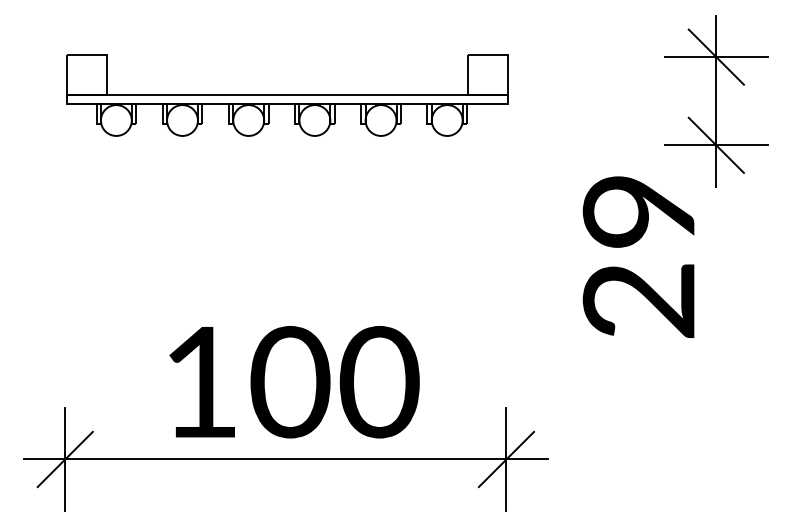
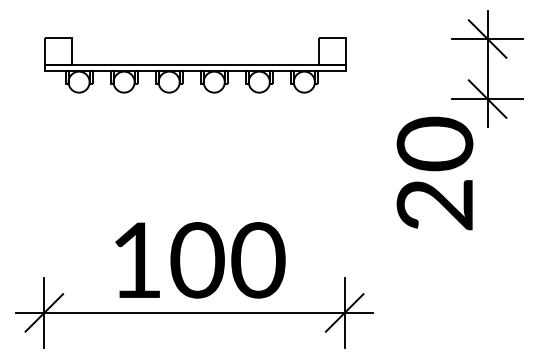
text: (639, 210) -> (435, 143), 29 -> 20

